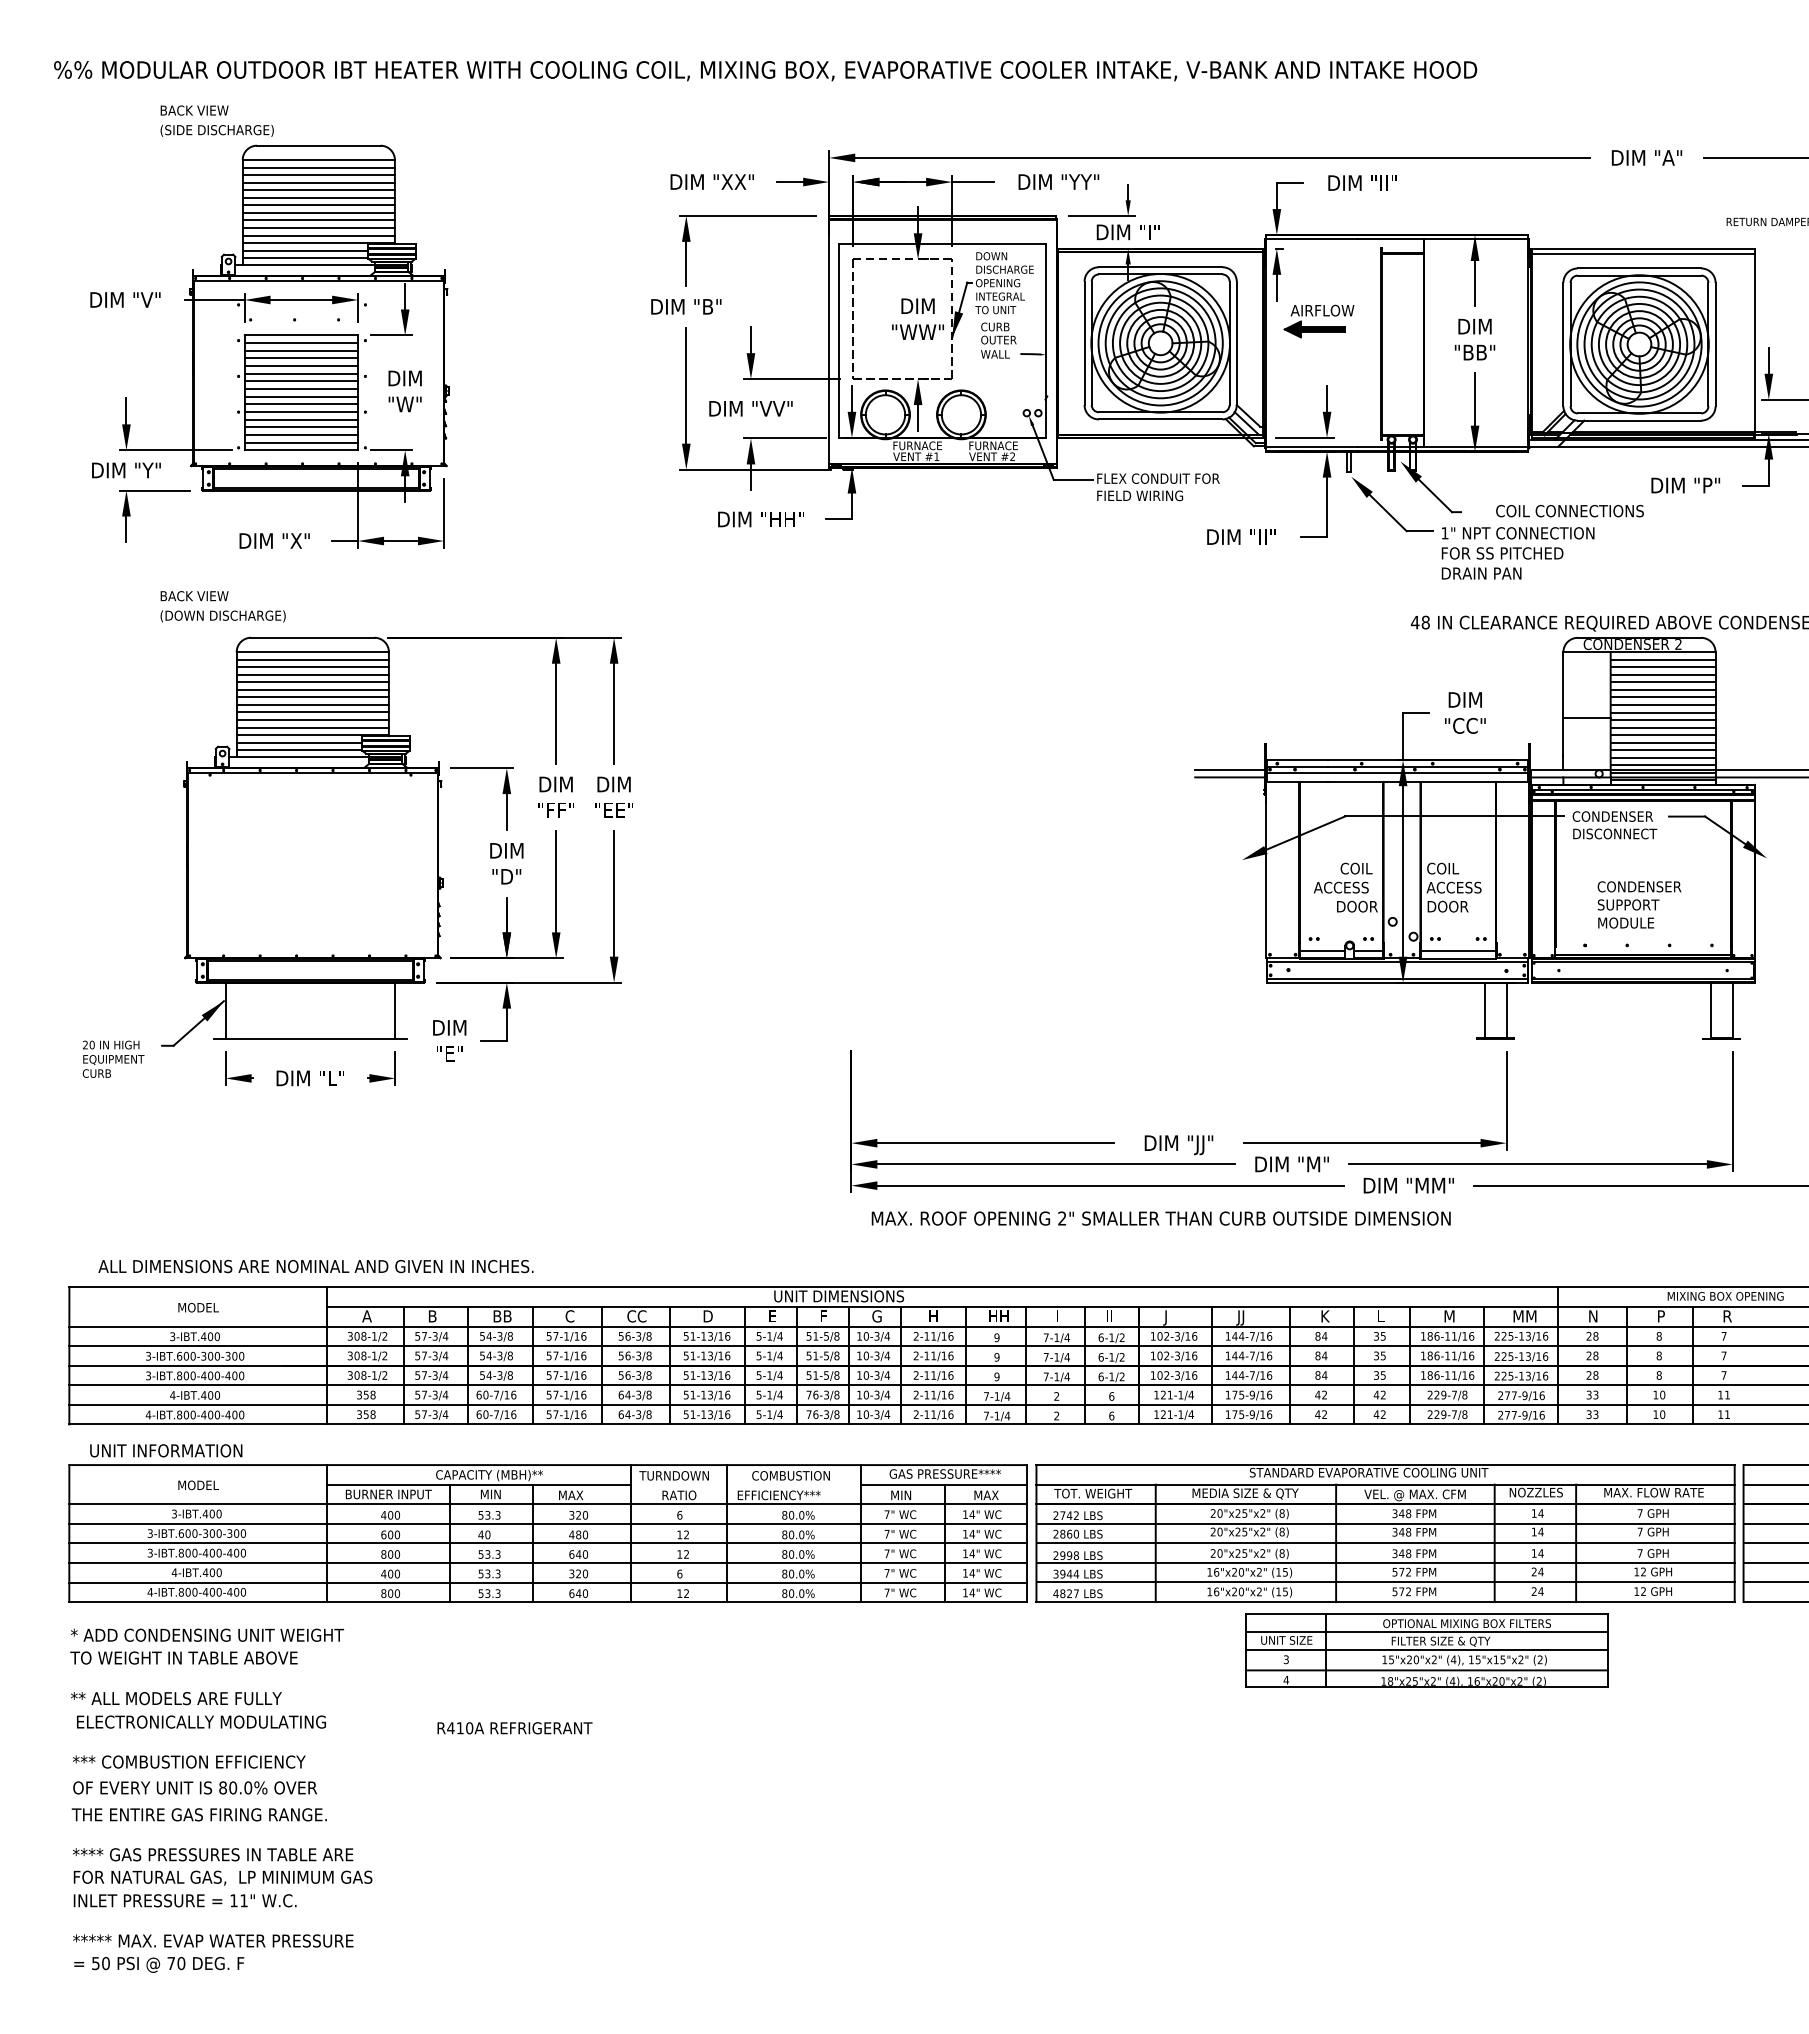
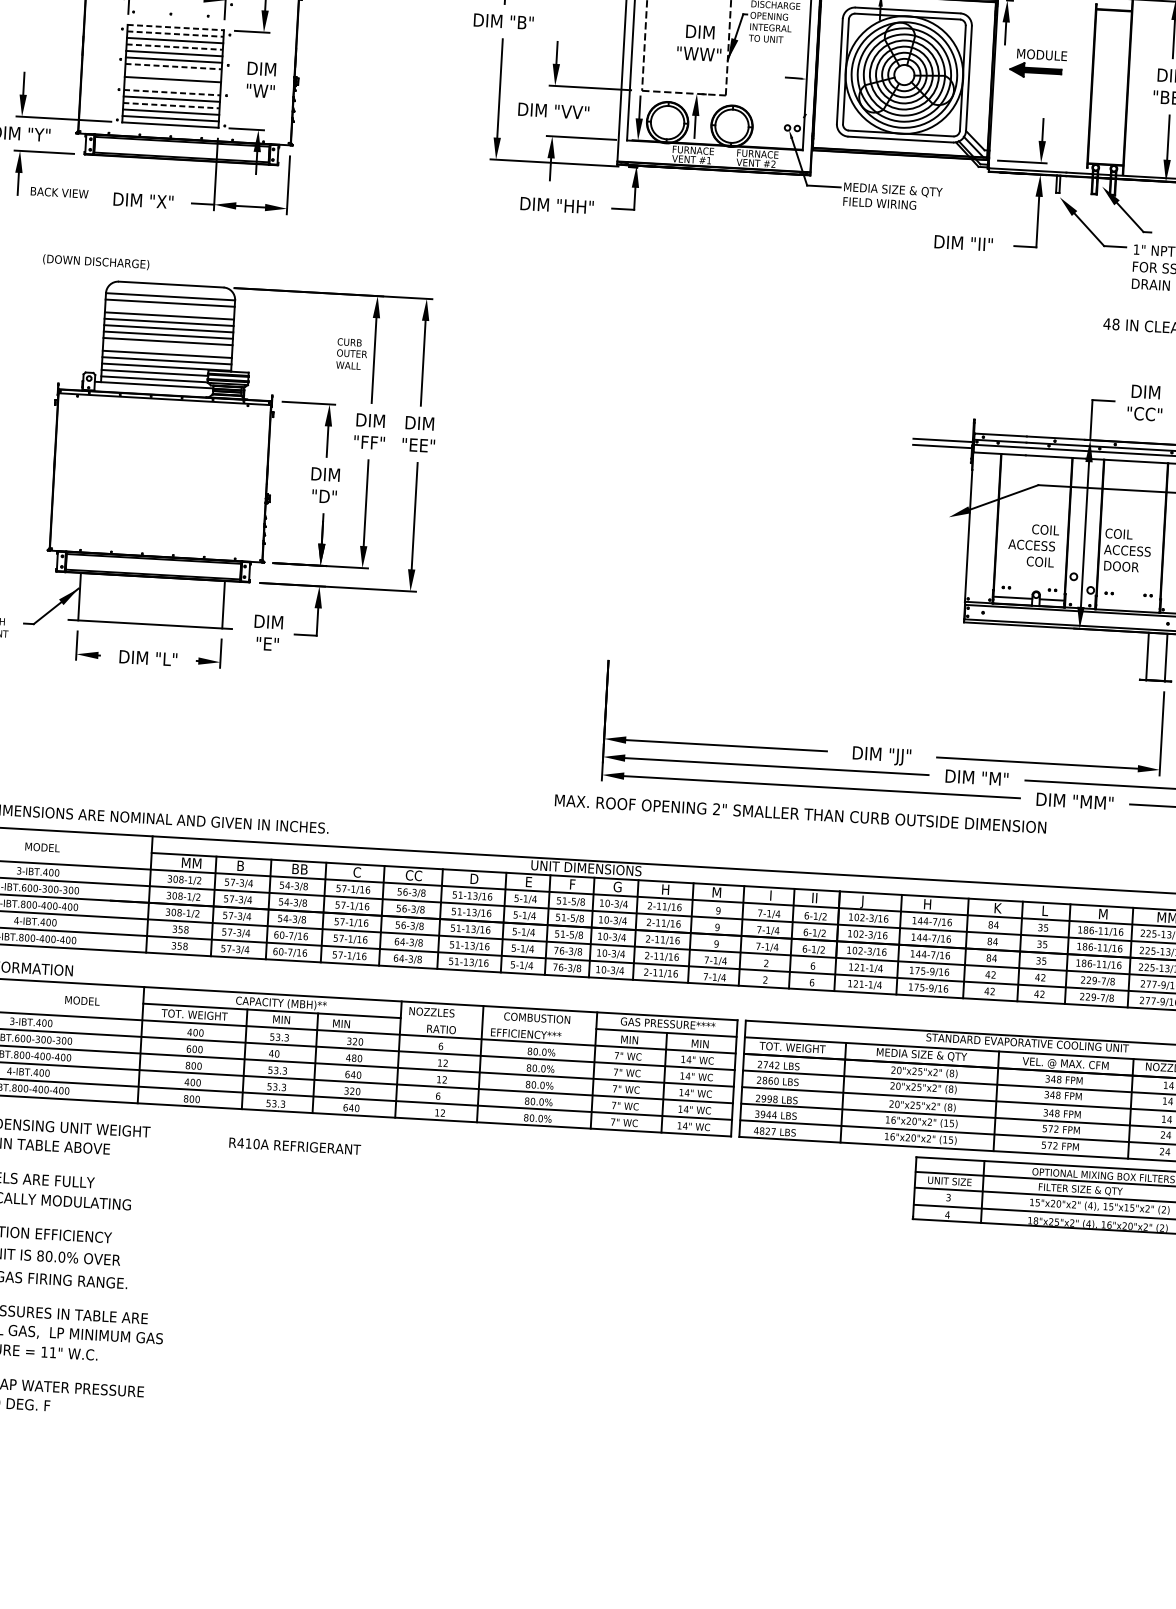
text: (1322, 310) -> (1043, 54), AIRFLOW -> MODULE
line: (301, 335) -> (175, 27), solid -> dashed
text: (998, 340) -> (351, 354), moved
line: (301, 343) -> (175, 34), solid -> dashed
line: (301, 358) -> (174, 47), solid -> dashed
line: (301, 381) -> (173, 66), solid -> dashed
line: (301, 389) -> (173, 73), removed
line: (301, 404) -> (172, 86), removed
line: (301, 412) -> (172, 92), solid -> dashed
line: (301, 427) -> (171, 105), solid -> dashed
text: (1158, 479) -> (896, 190), FLEX CONDUIT FOR -> MEDIA SIZE & QTY
text: (194, 596) -> (59, 193), moved
line: (312, 667) -> (169, 309), removed
line: (312, 712) -> (167, 347), removed
text: (1356, 906) -> (1043, 562), DOOR -> COIL
line: (1457, 950) -> (1127, 604), removed
text: (1160, 1218) -> (799, 813), moved
text: (374, 1316) -> (191, 863), A -> MM
text: (998, 1316) -> (720, 892), HH -> M
text: (1241, 1317) -> (926, 905), JJ -> H
text: (673, 1475) -> (437, 1012), TURNDOWN -> NOZZLES
text: (198, 1485) -> (82, 1000), moved
text: (388, 1494) -> (194, 1014), BURNER INPUT -> TOT. WEIGHT
text: (567, 1495) -> (346, 1024), MAX -> MIN
text: (990, 1495) -> (705, 1044), MAX -> MIN
text: (514, 1728) -> (294, 1146), moved

